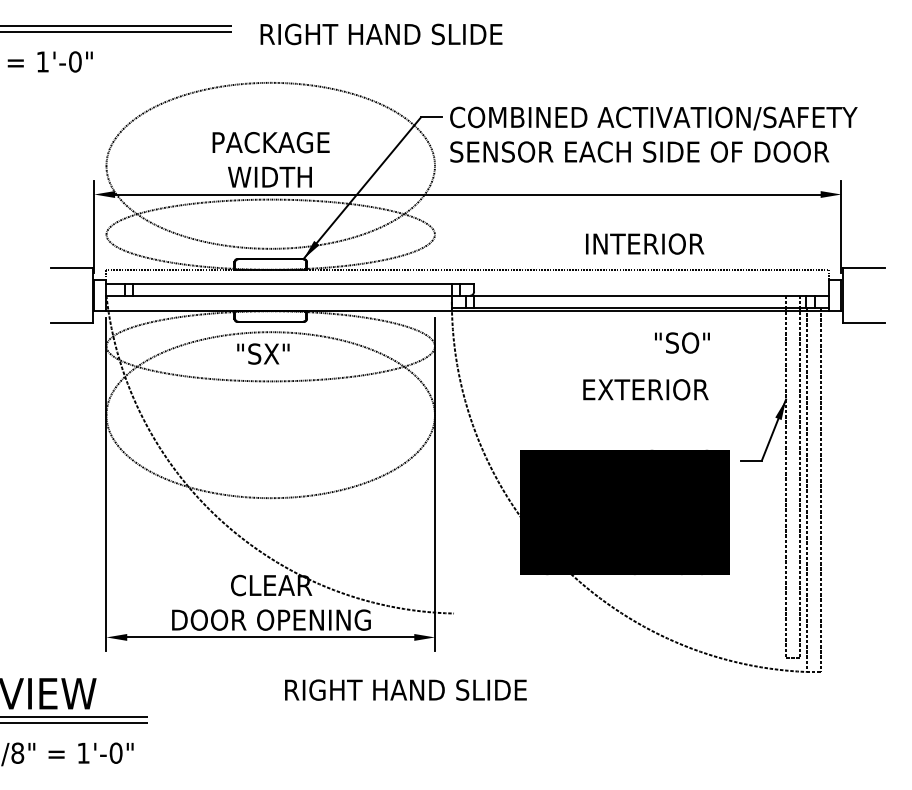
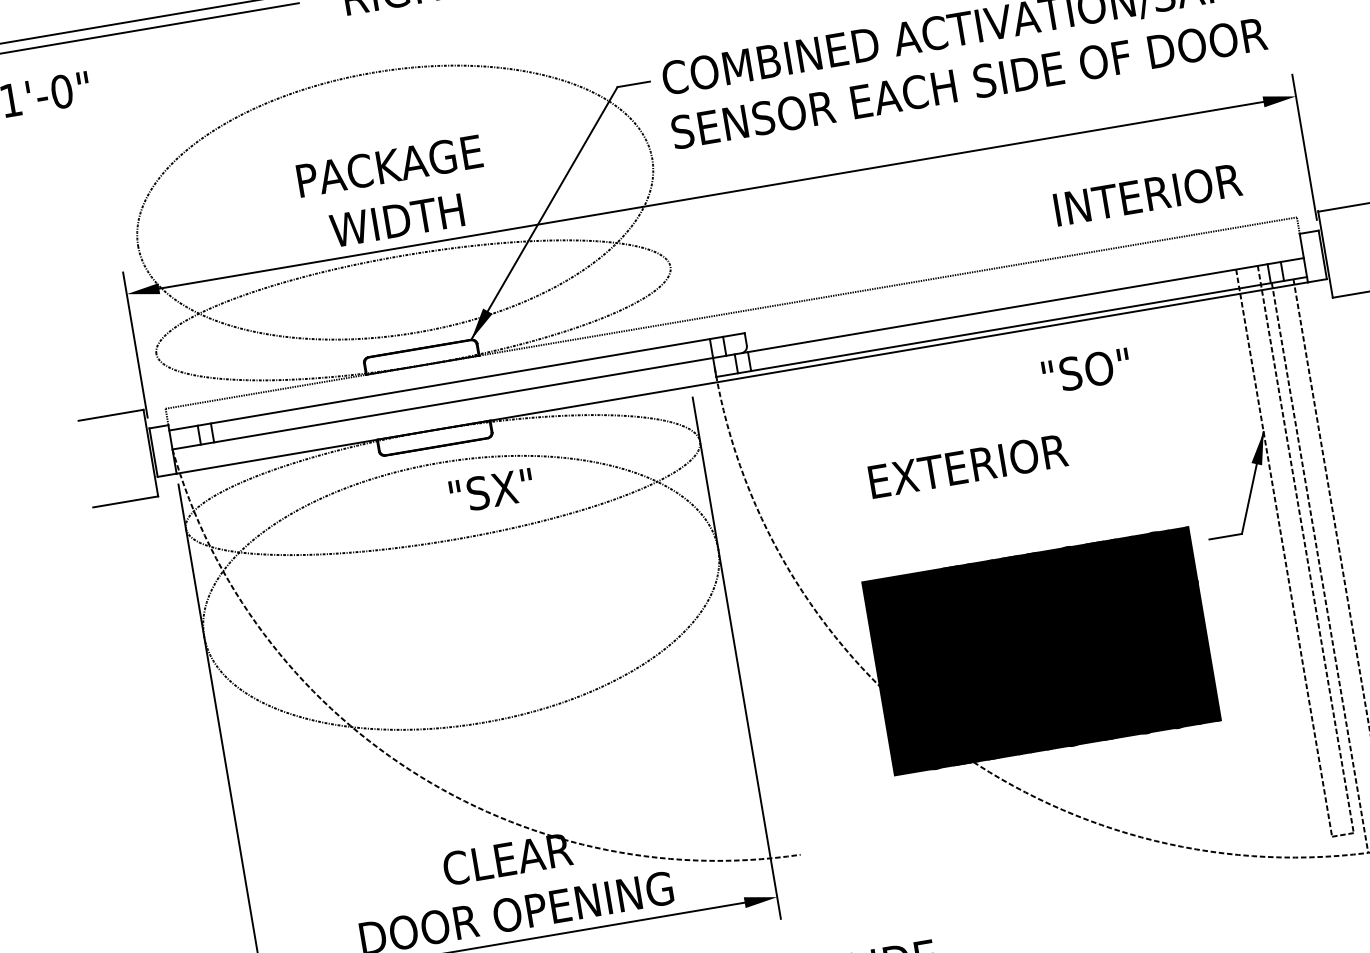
text: (645, 243) -> (1148, 193), moved
text: (263, 353) -> (491, 489), moved
text: (645, 389) -> (967, 465), moved

